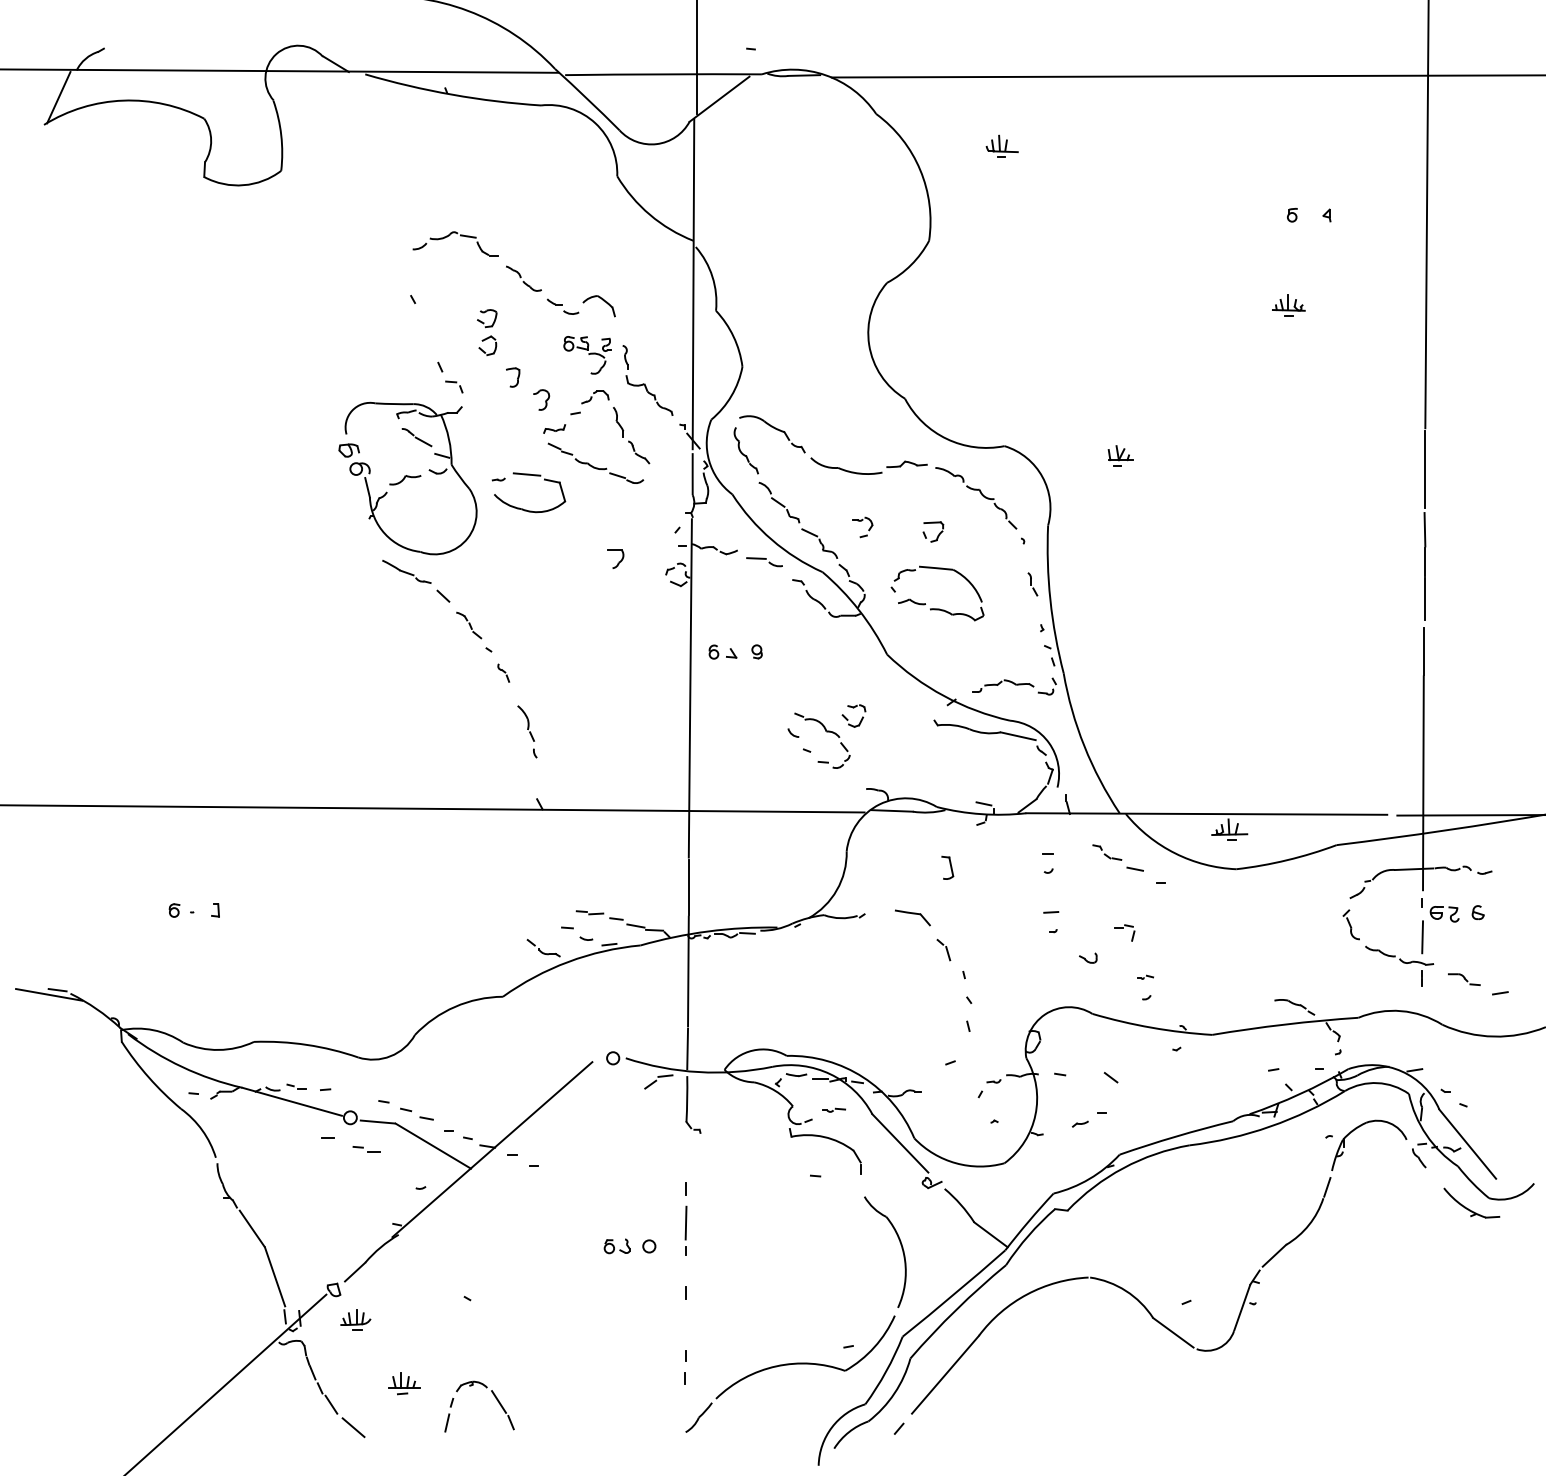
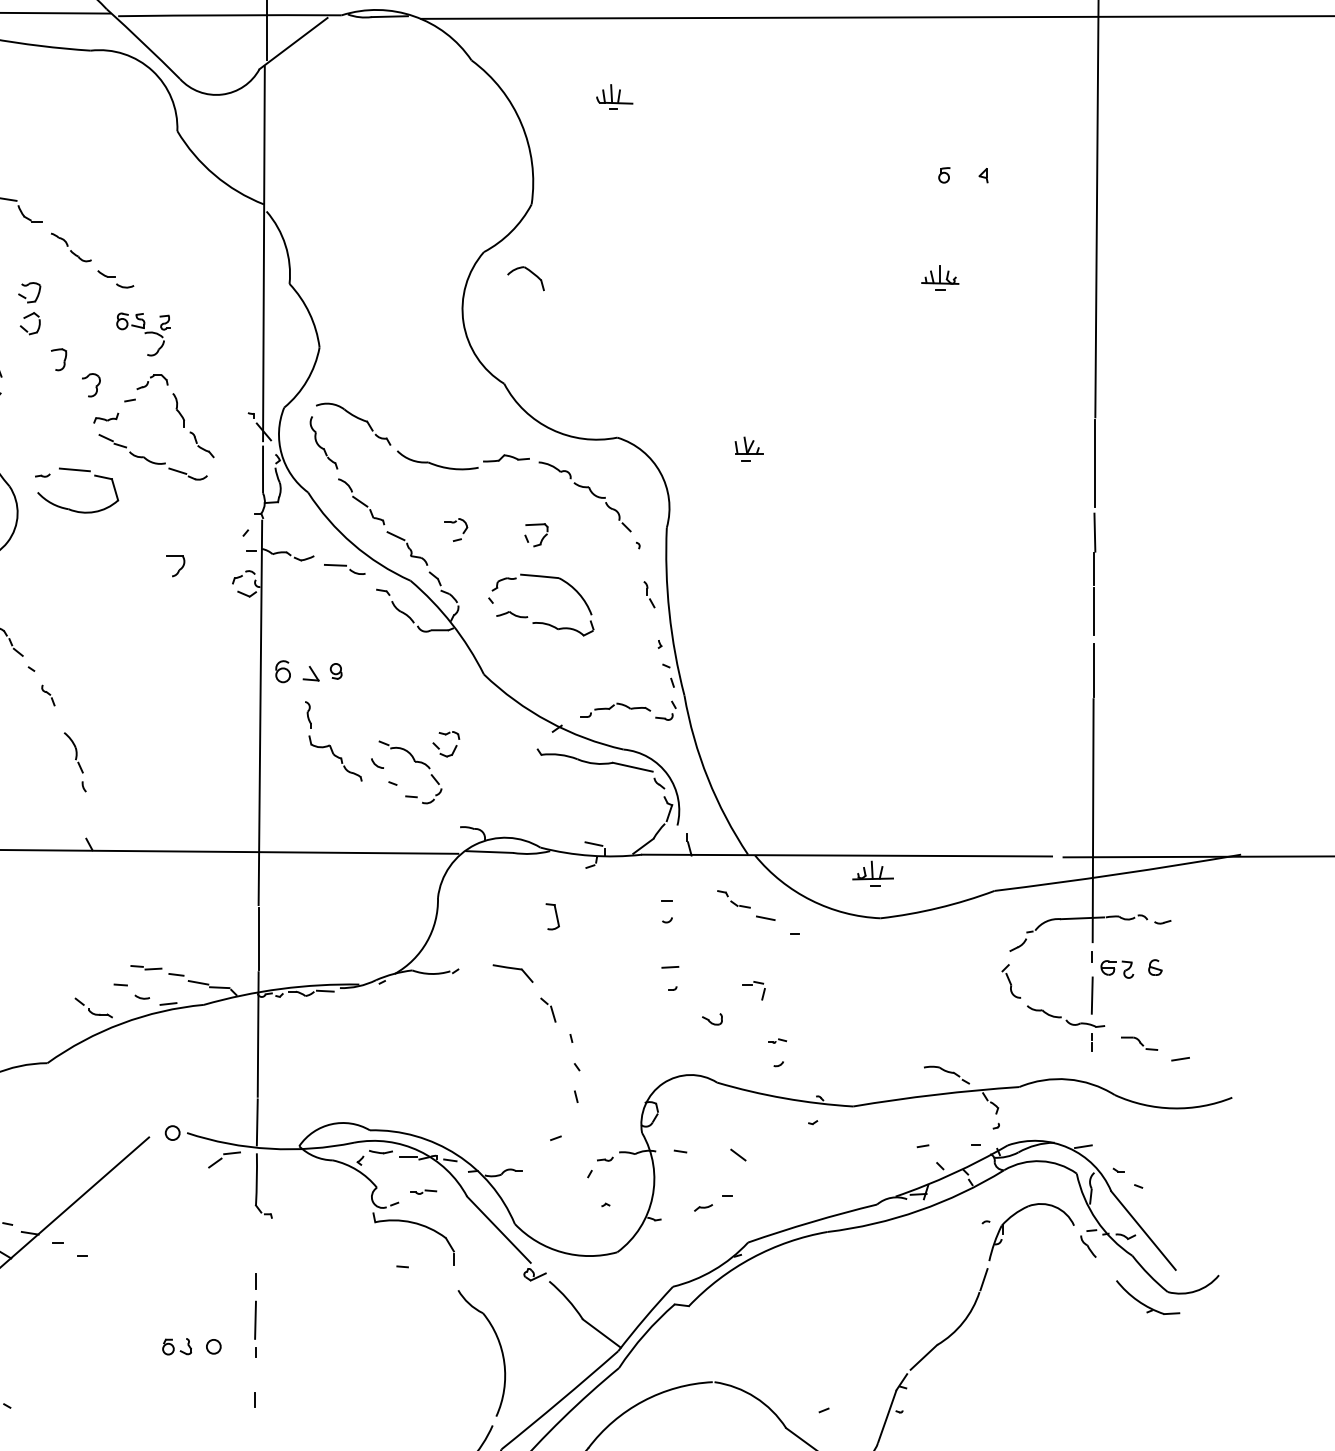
part: (603, 301) -> (530, 273), moved
part: (647, 380) -> (333, 741), moved
part: (722, 651) -> (296, 670), size x1.4

